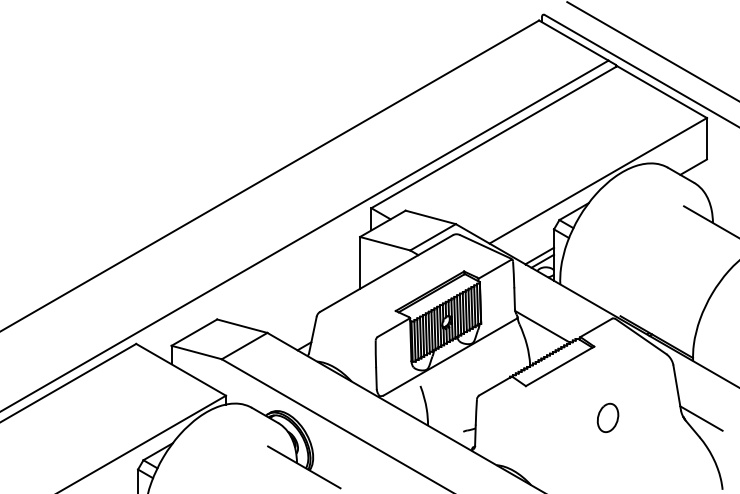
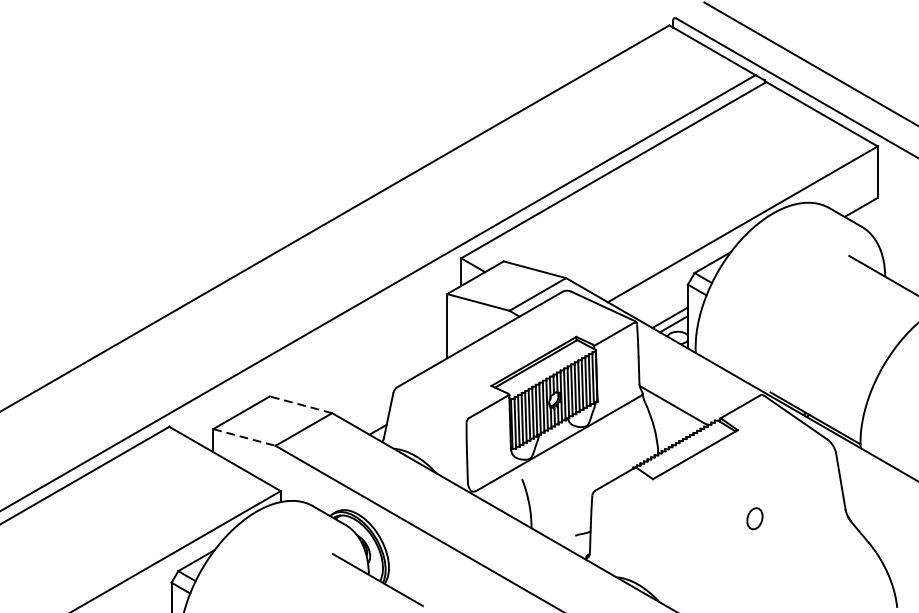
line: (241, 326) -> (299, 405), solid -> dashed
line: (197, 352) -> (245, 437), solid -> dashed
part: (607, 417) -> (754, 518), size x0.6
line: (701, 418) -> (870, 519), removed

